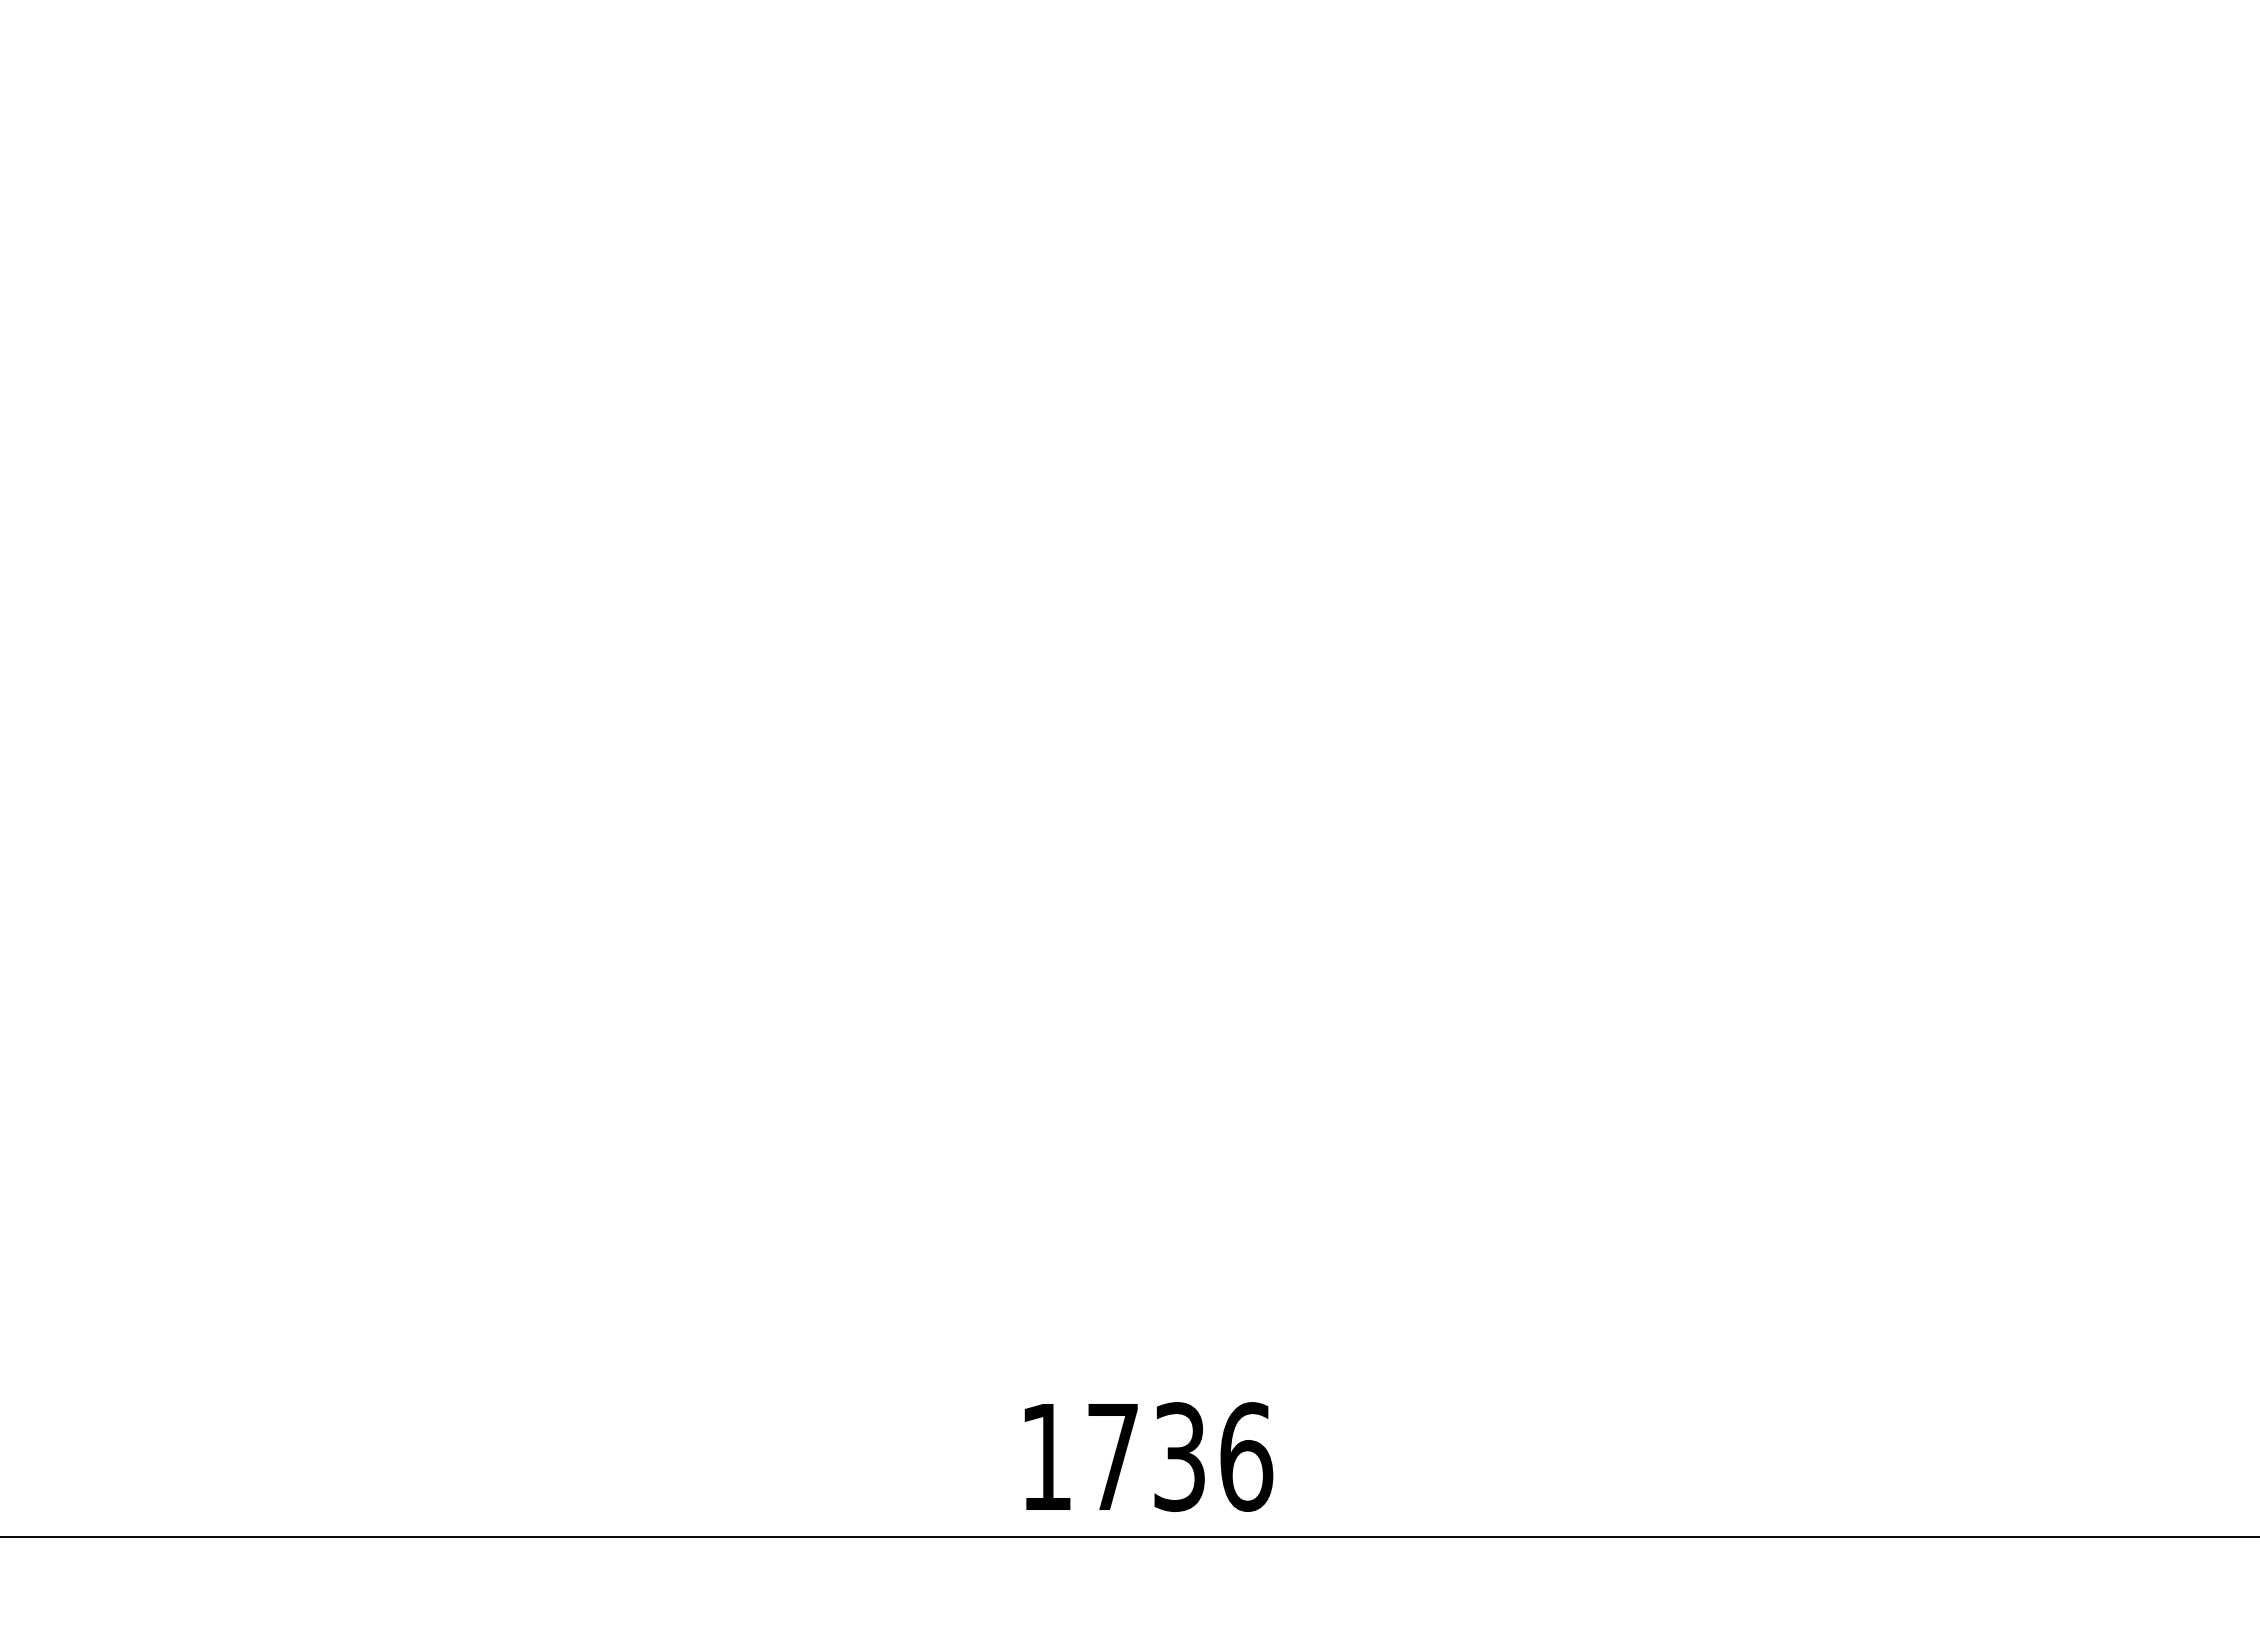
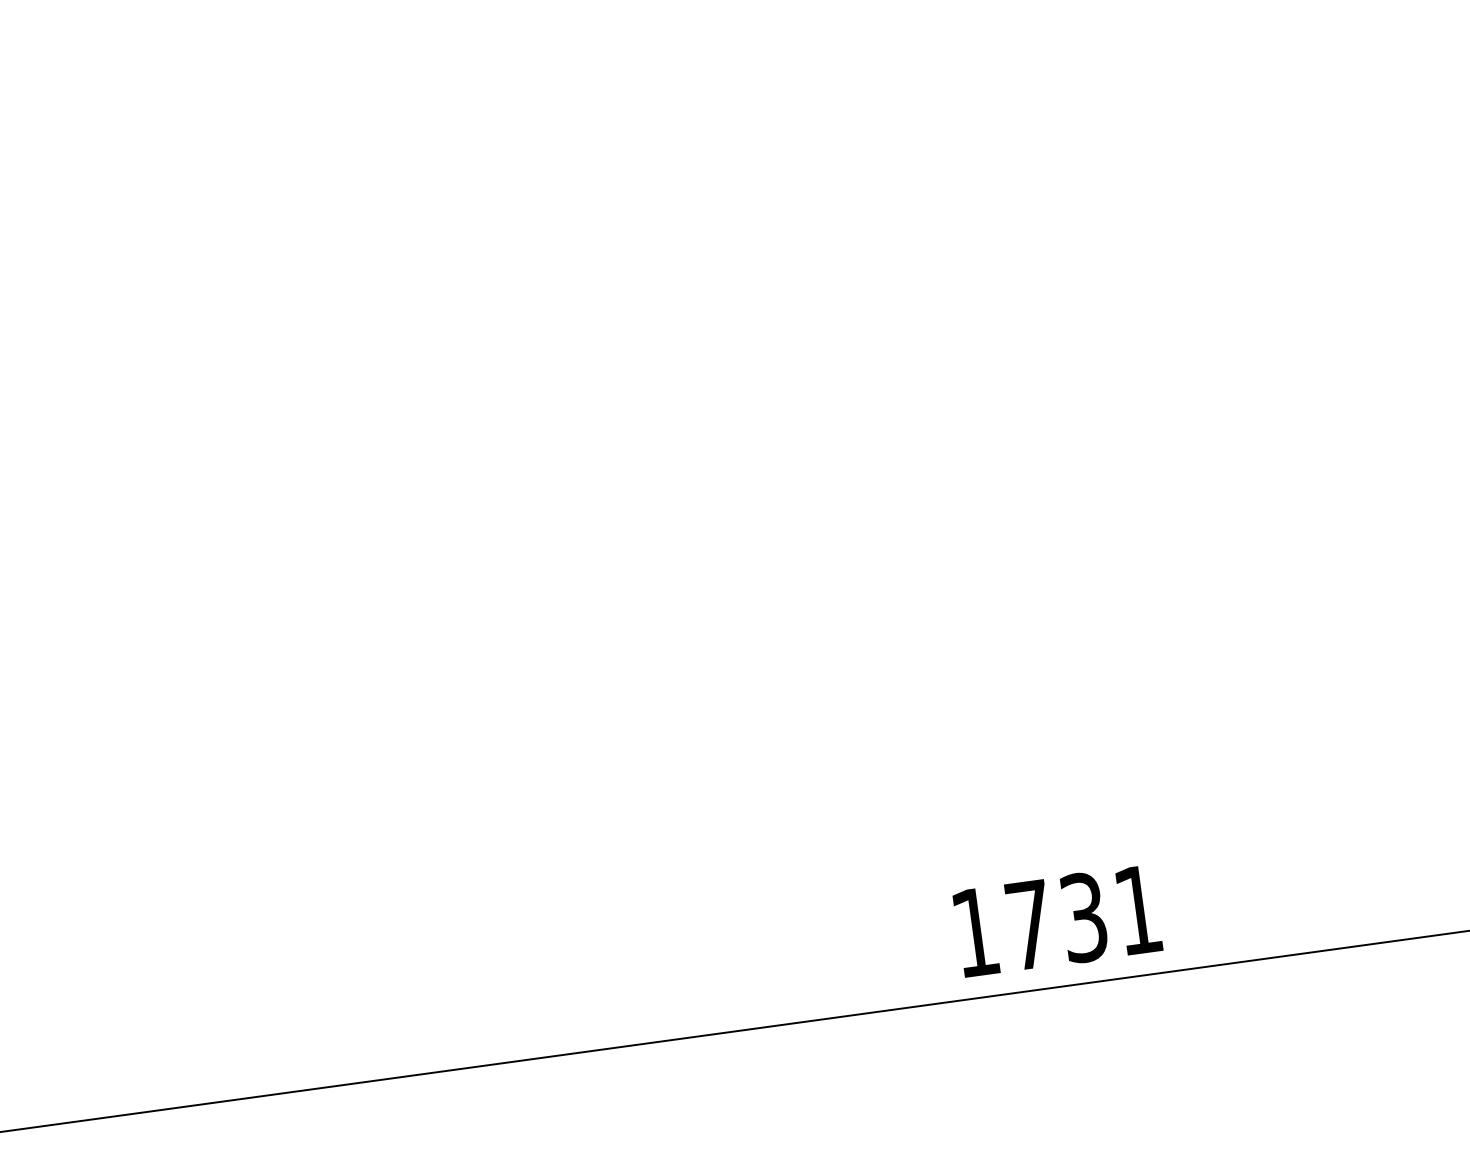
text: (1246, 1456) -> (1138, 909), 1736 -> 1731

